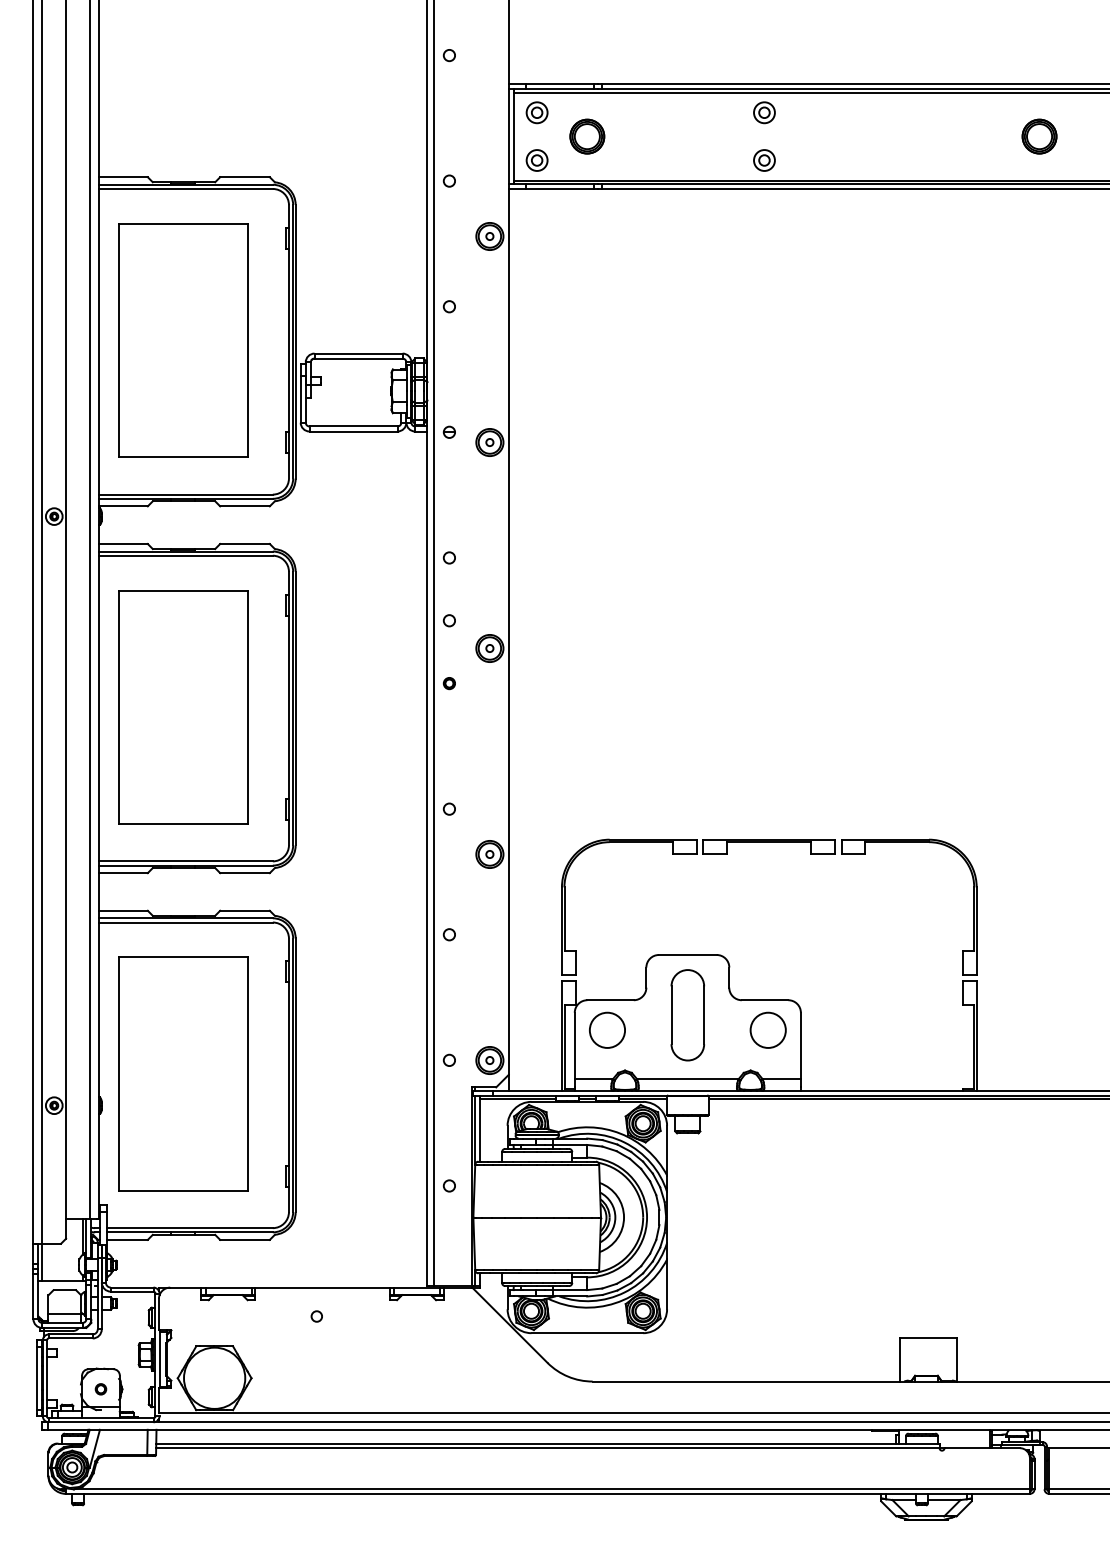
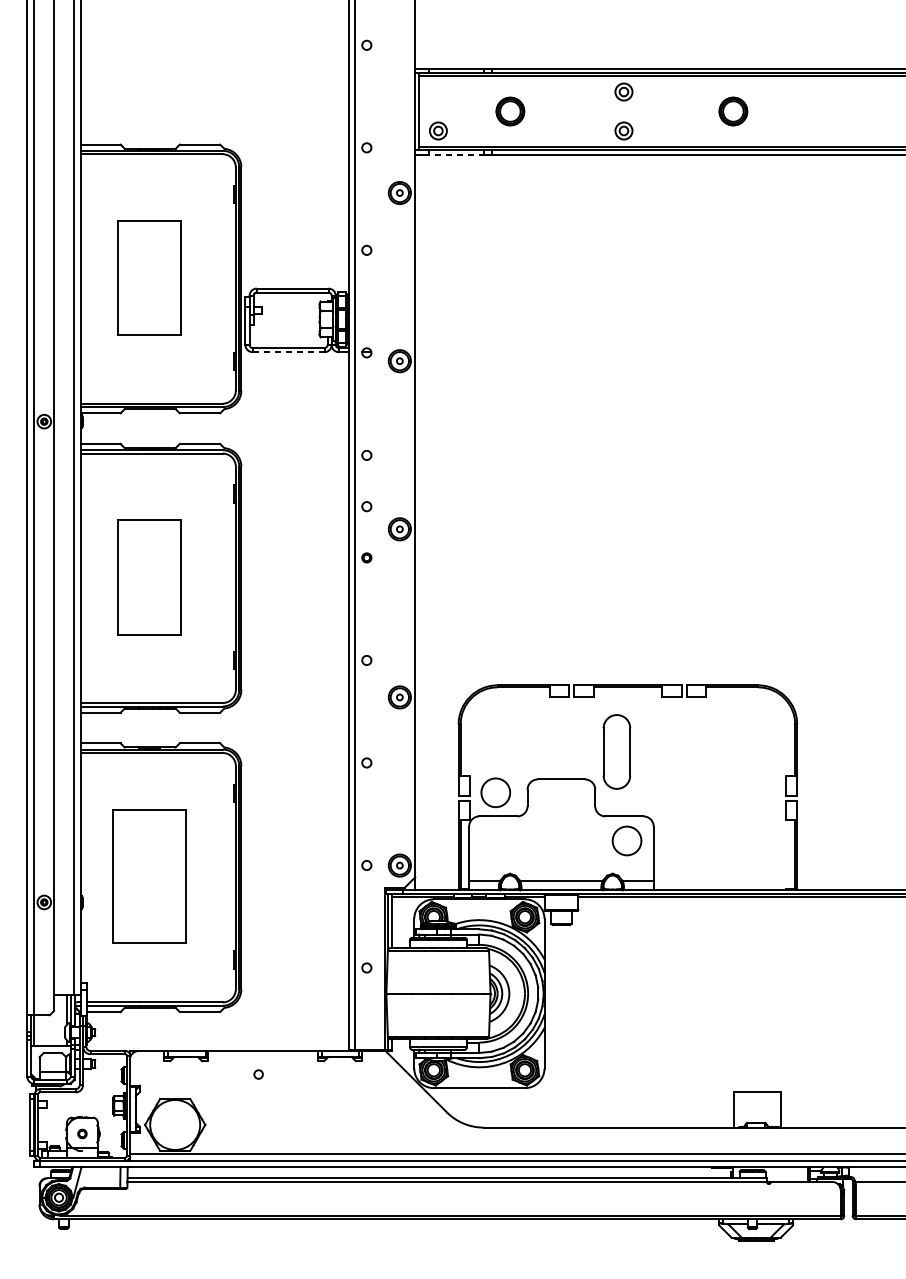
part: (536, 112) -> (437, 91), removed
part: (587, 136) -> (510, 111), moved
part: (1039, 136) -> (733, 111), moved
line: (559, 189) -> (456, 154), solid -> dashed
part: (183, 340) -> (149, 277), size x0.6
line: (353, 431) -> (288, 352), solid -> dashed
part: (183, 707) -> (149, 577), size x0.6
part: (687, 1015) -> (616, 752), moved
circle: (607, 1029) -> (495, 792), moved
part: (183, 1073) -> (149, 876), size x0.7

